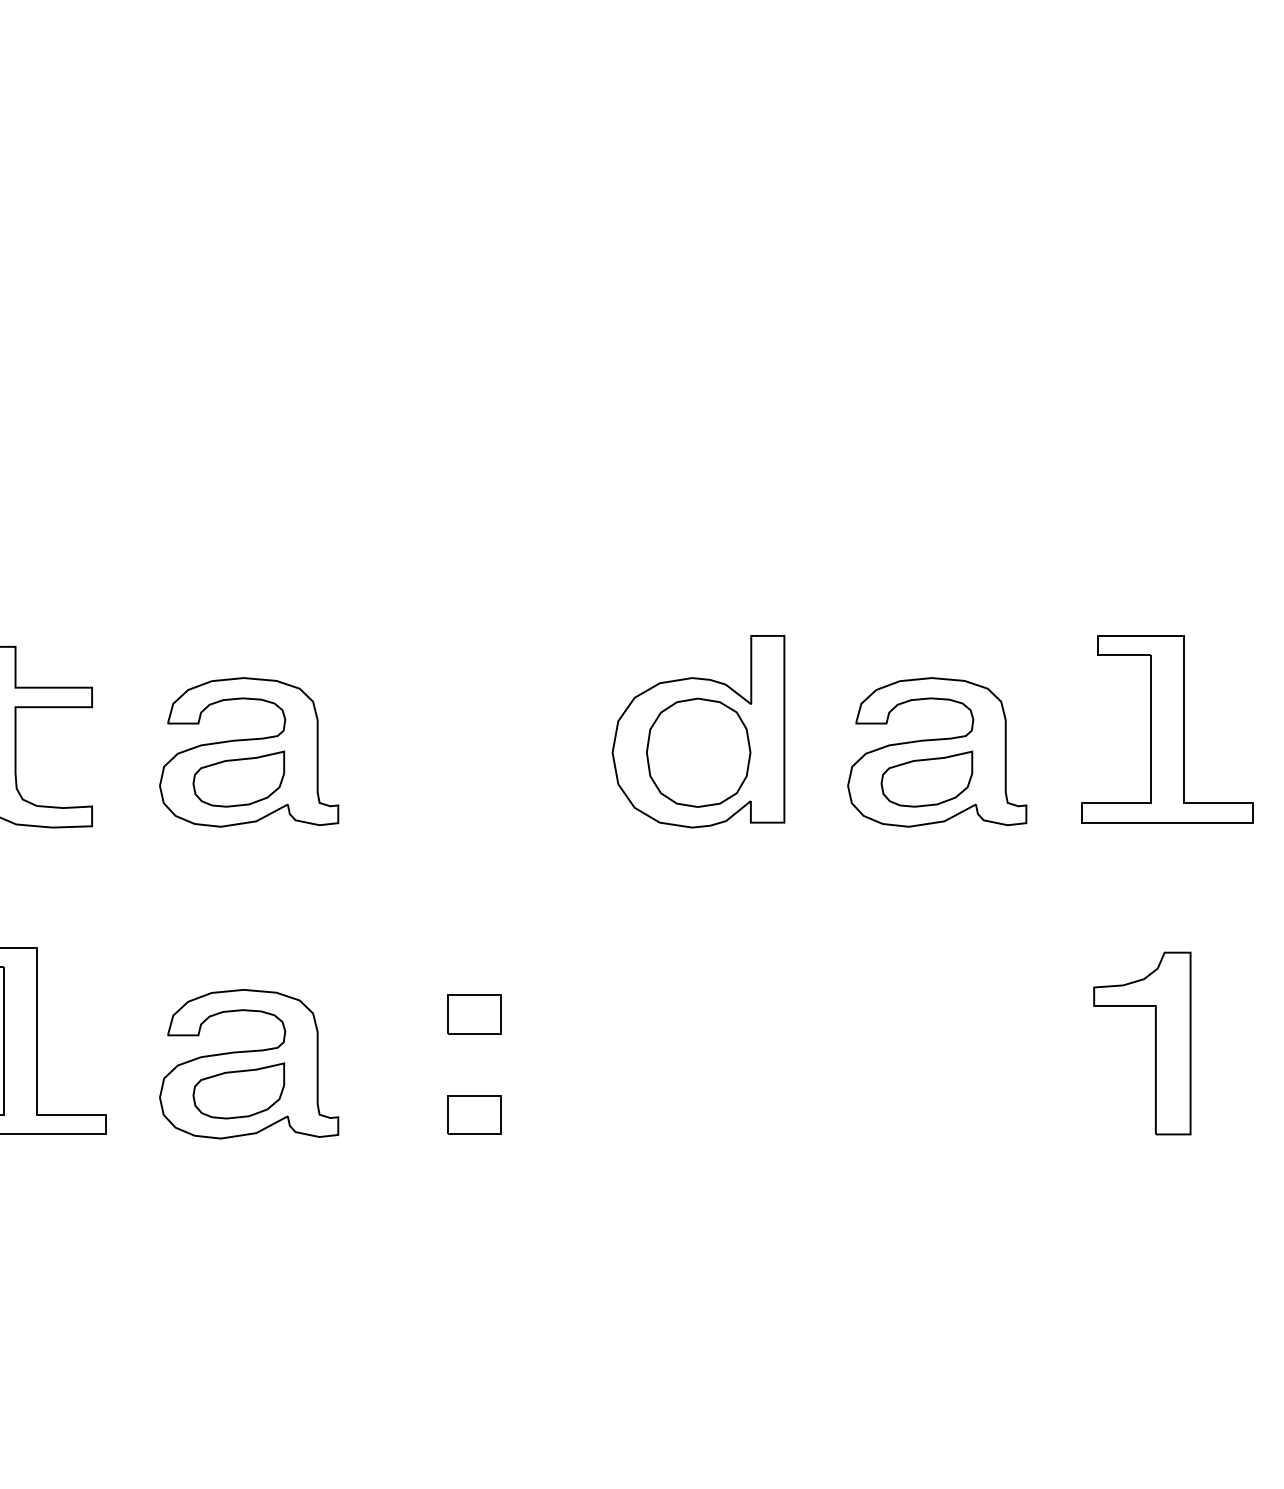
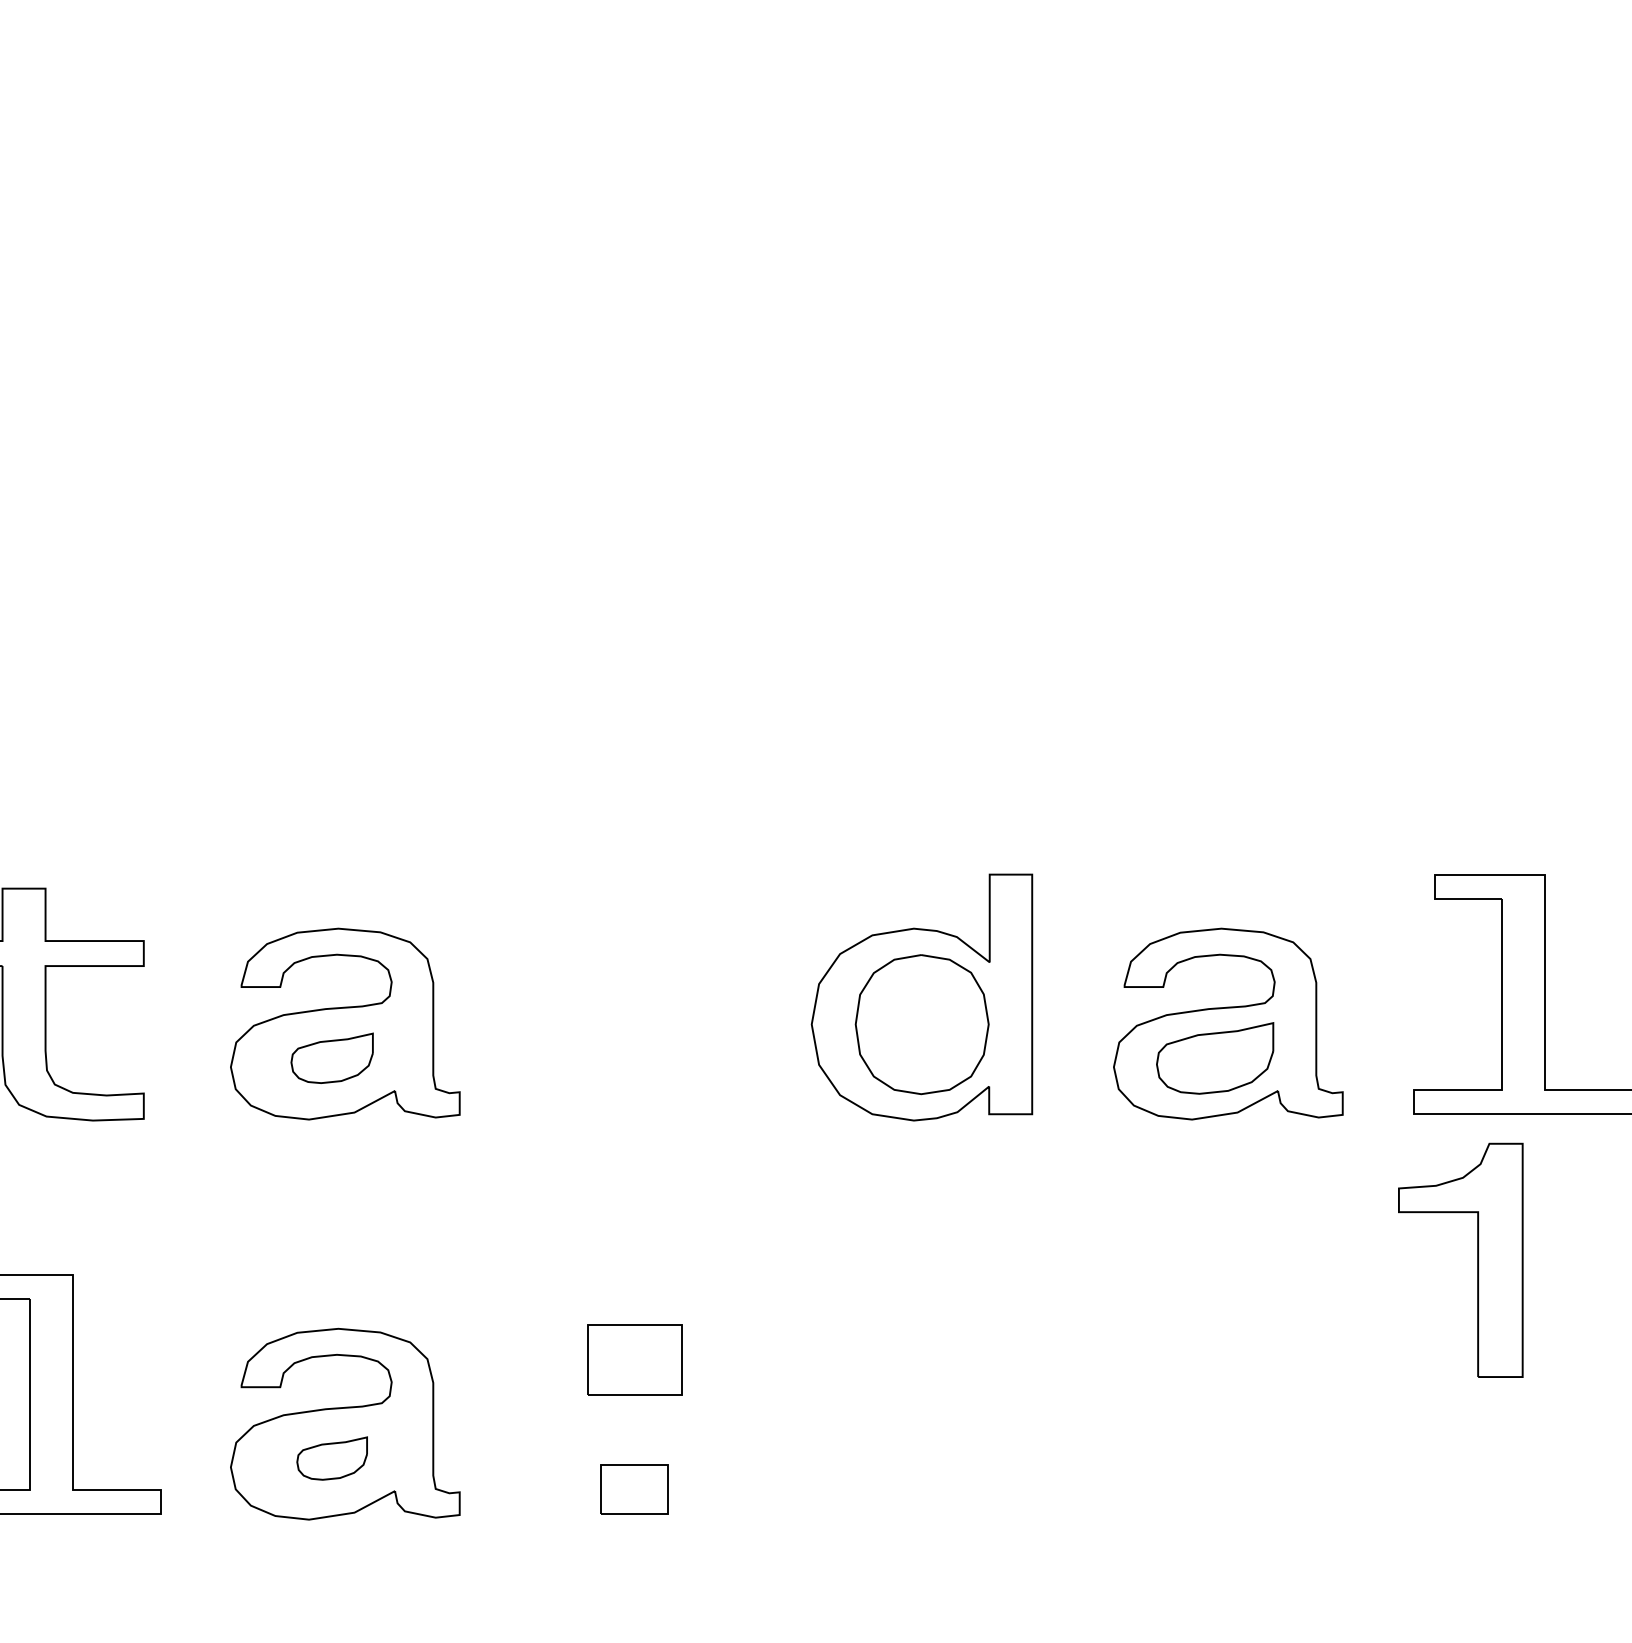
part: (238, 778) -> (331, 1057), size x0.7
part: (474, 1014) -> (634, 1360), size x1.4
part: (1155, 1043) -> (1477, 1260), moved
part: (238, 1090) -> (331, 1457), size x0.6

